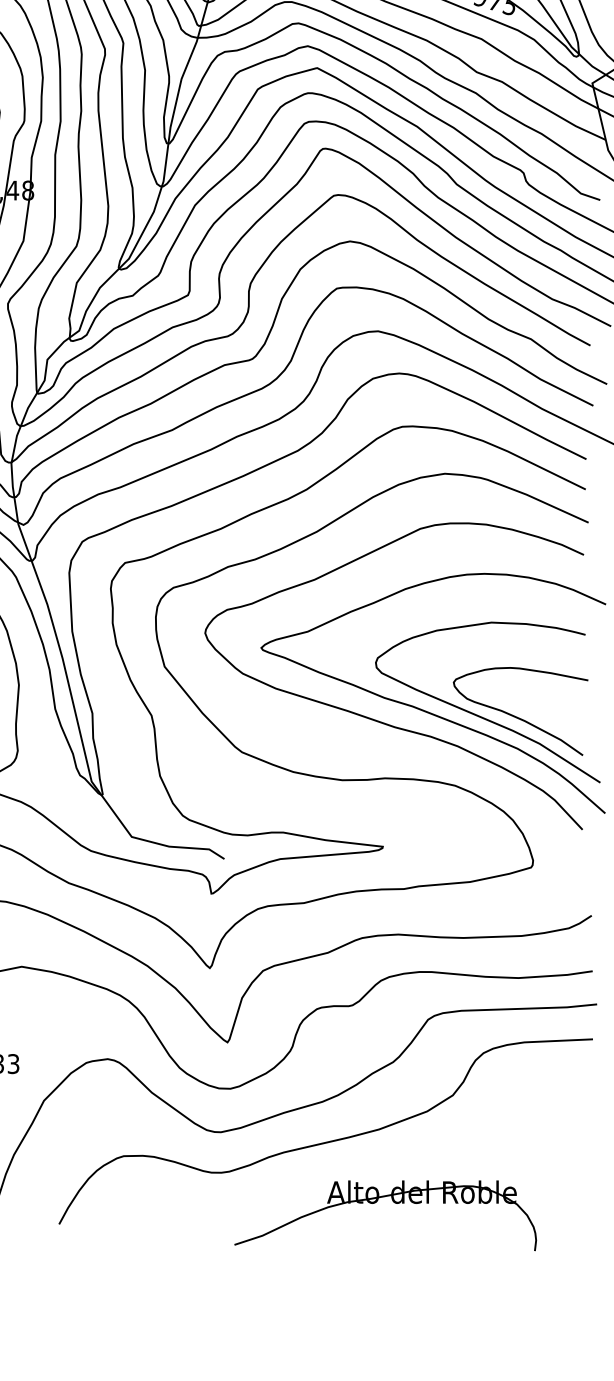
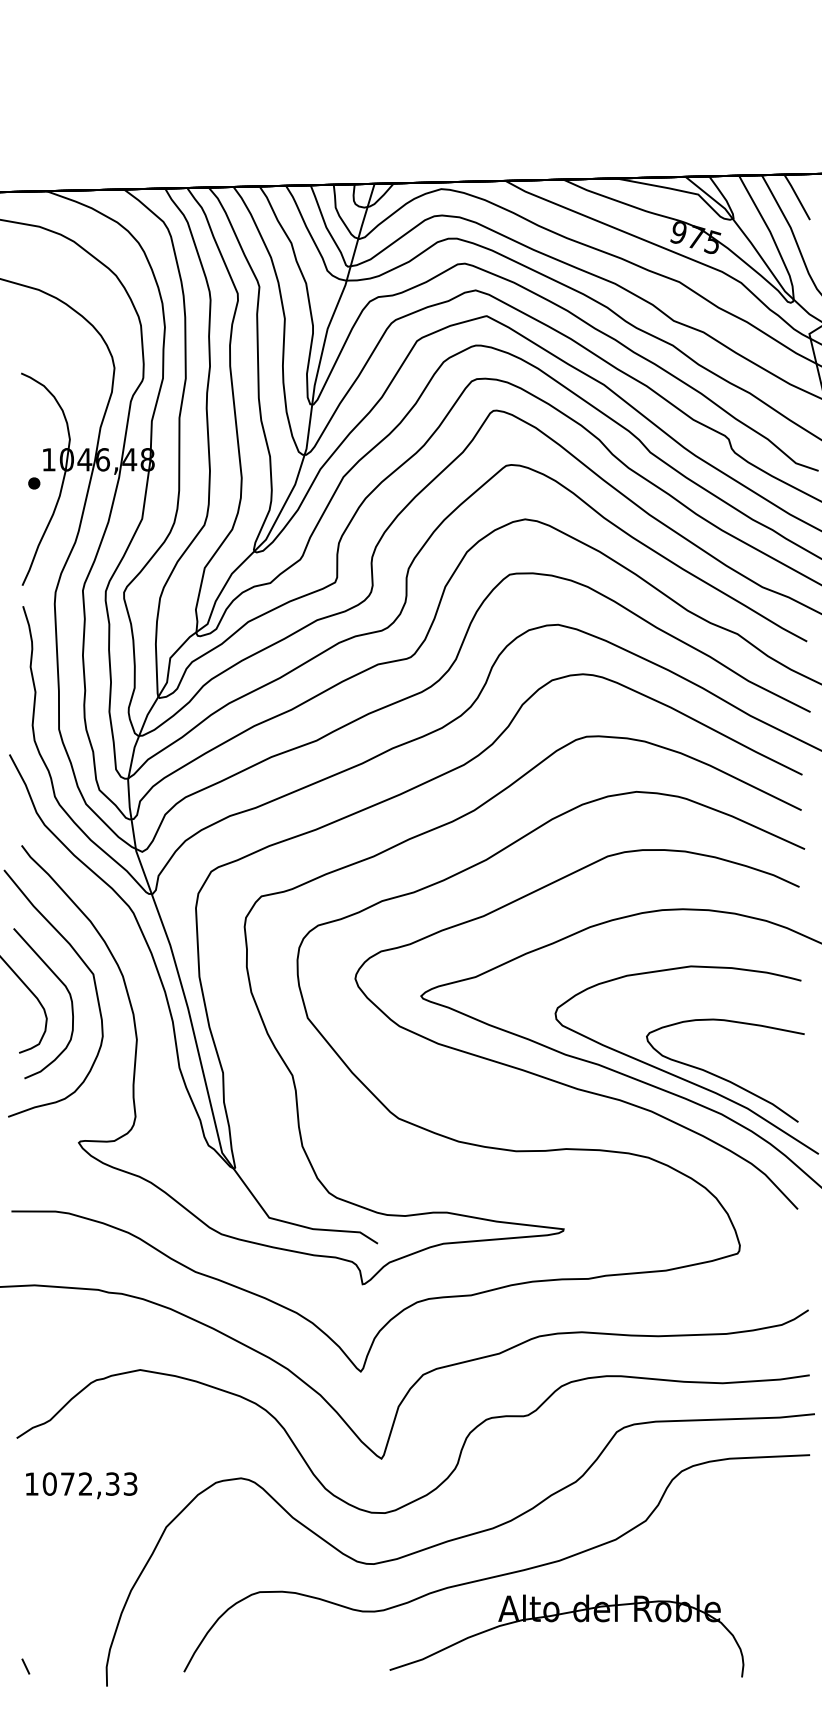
part: (375, 1203) -> (555, 1621), moved

